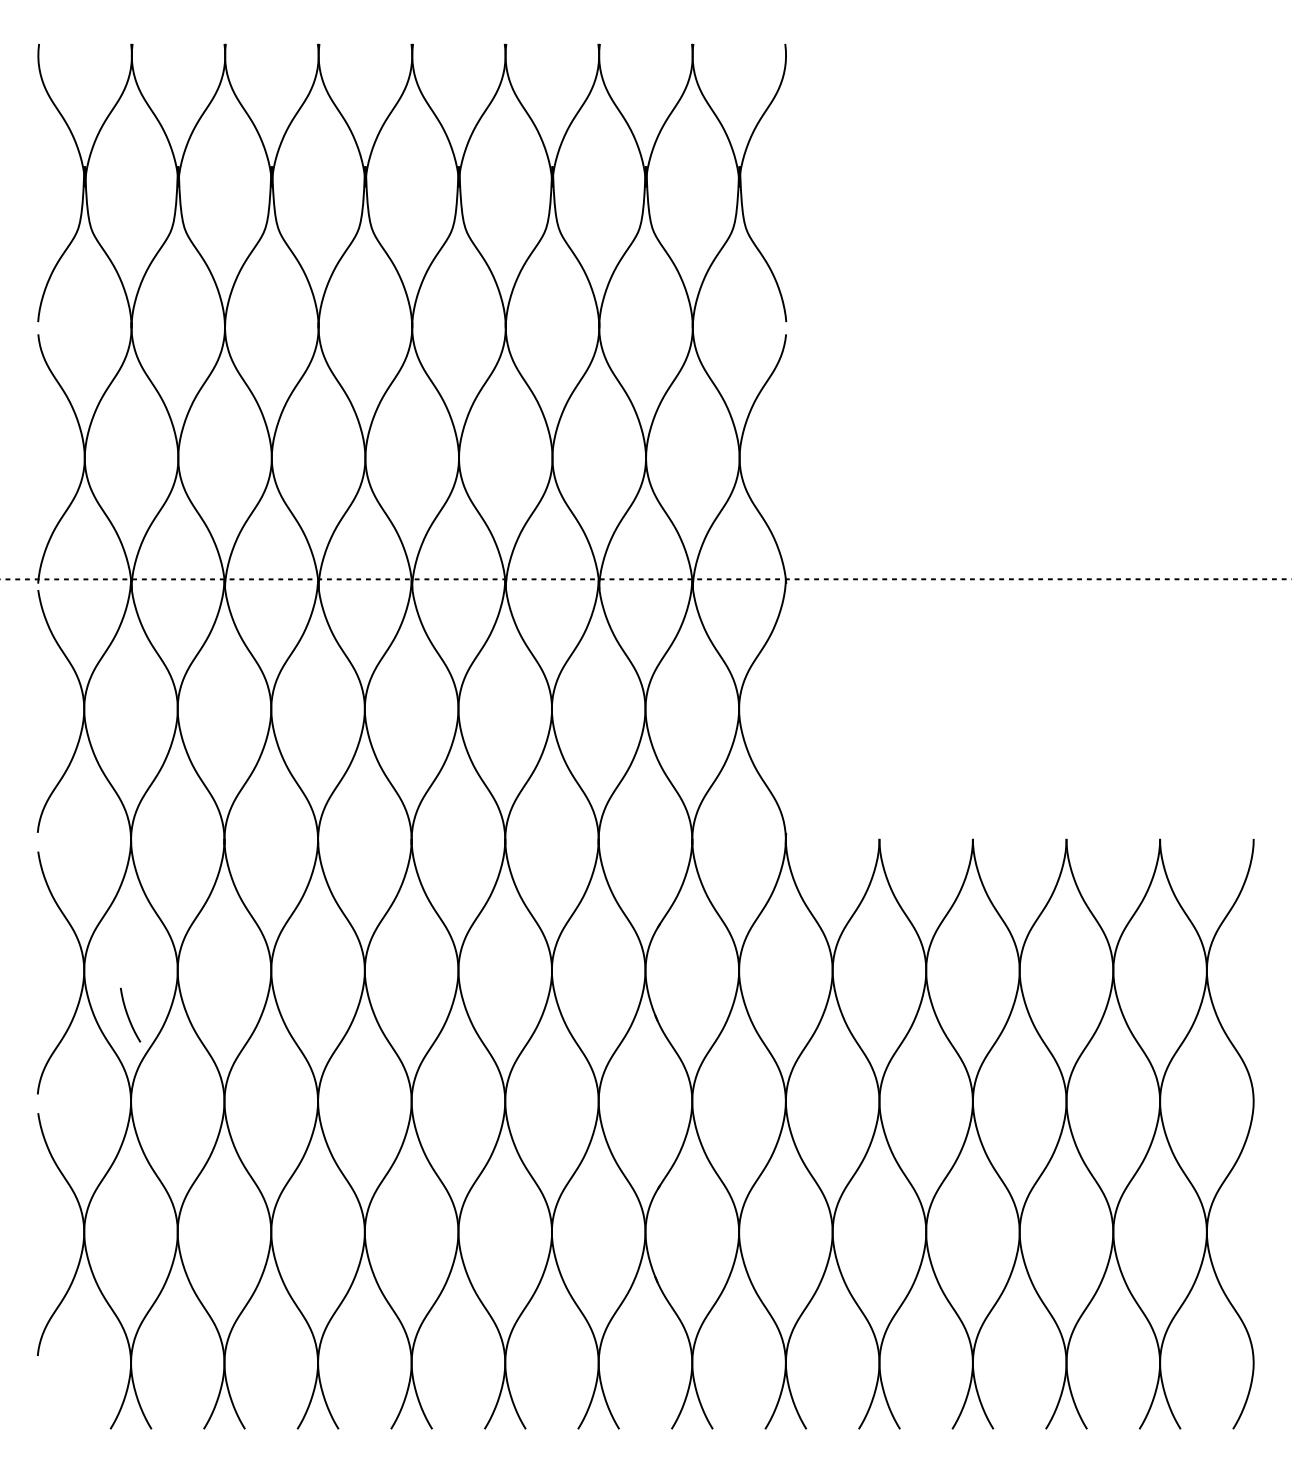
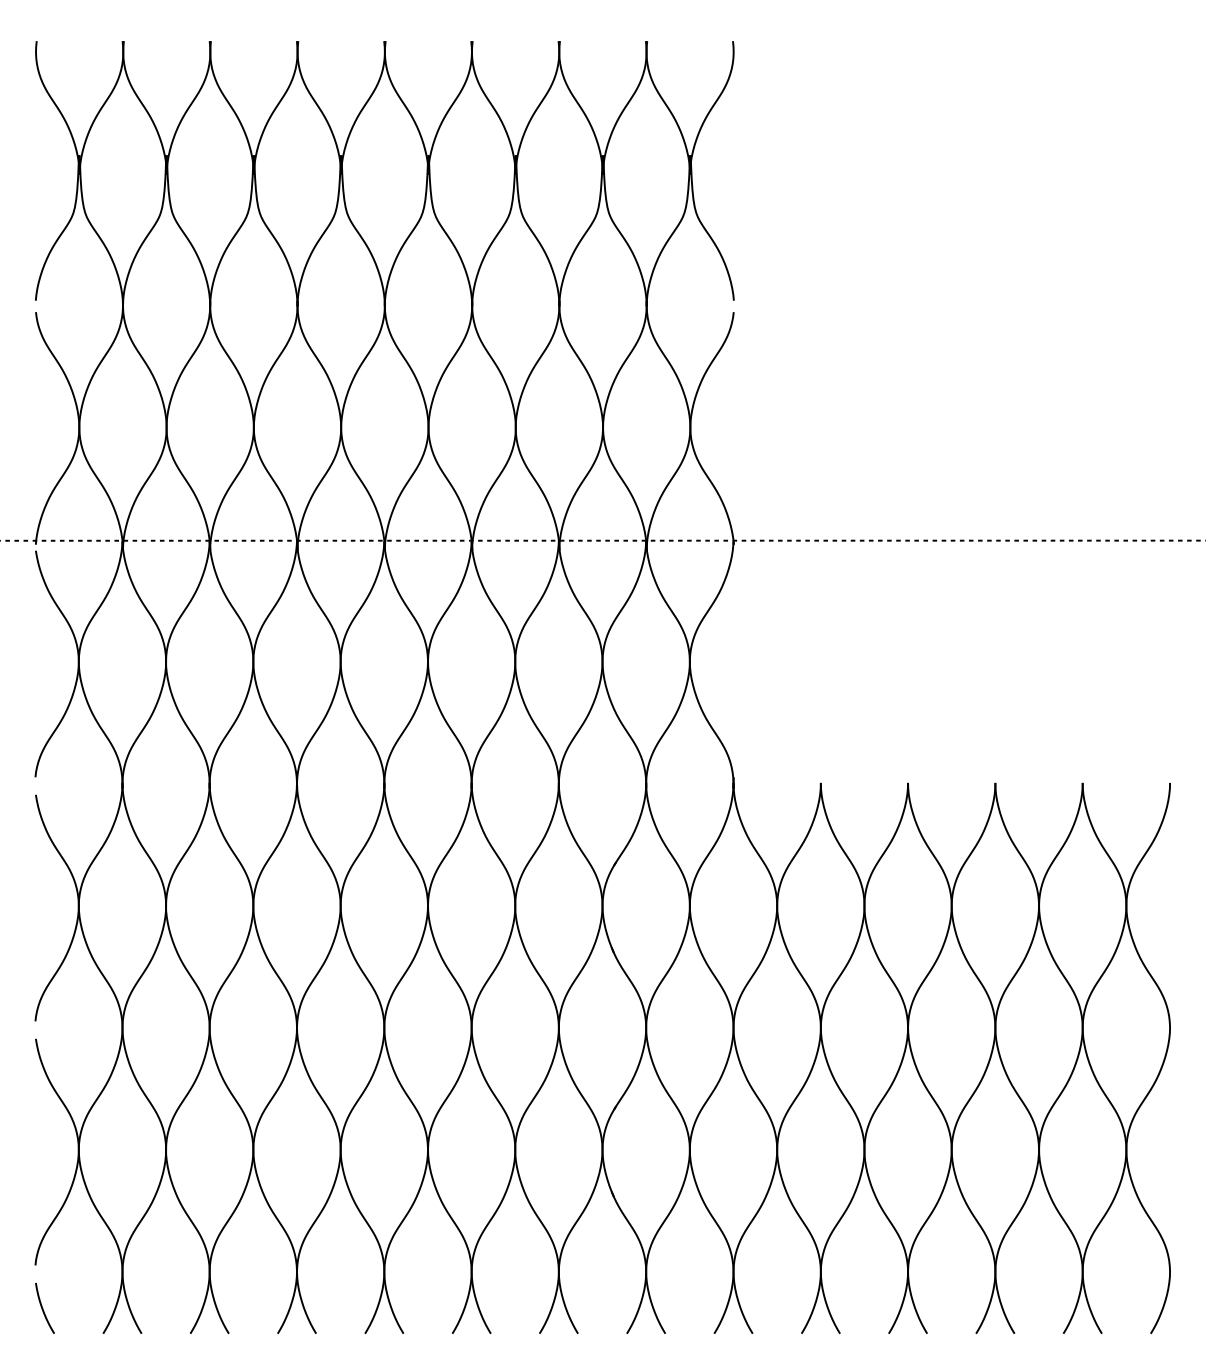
curve: (128, 1015) -> (43, 1308), moved

